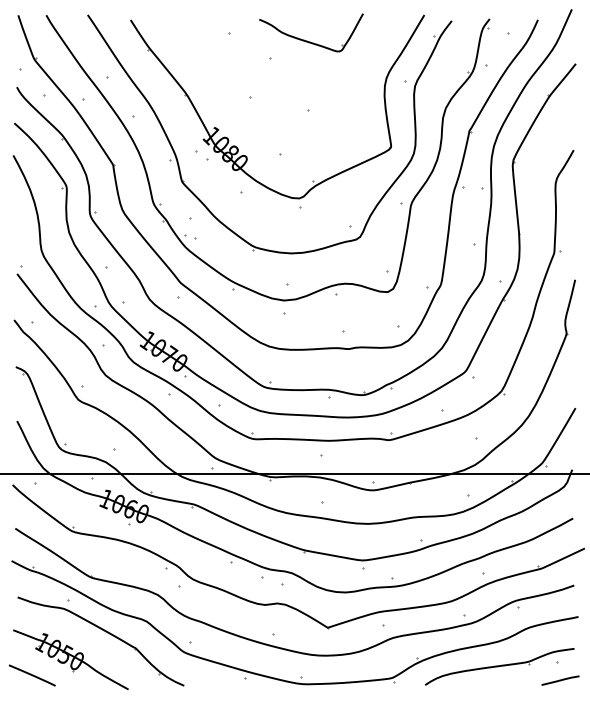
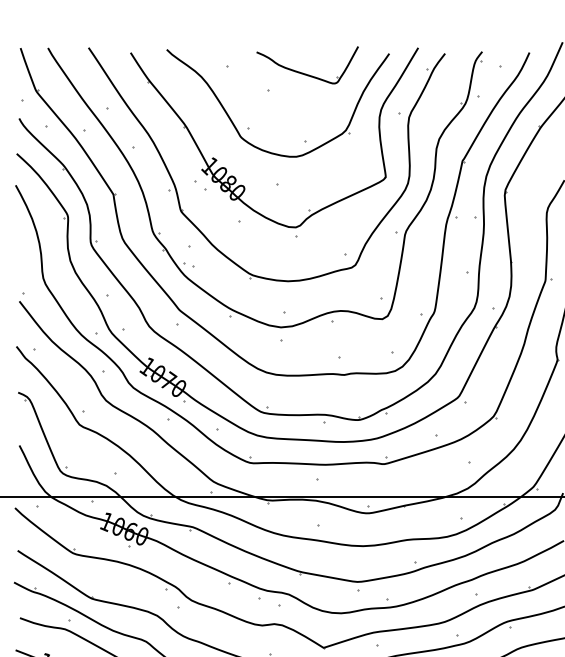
part: (238, 95) -> (236, 126), added

